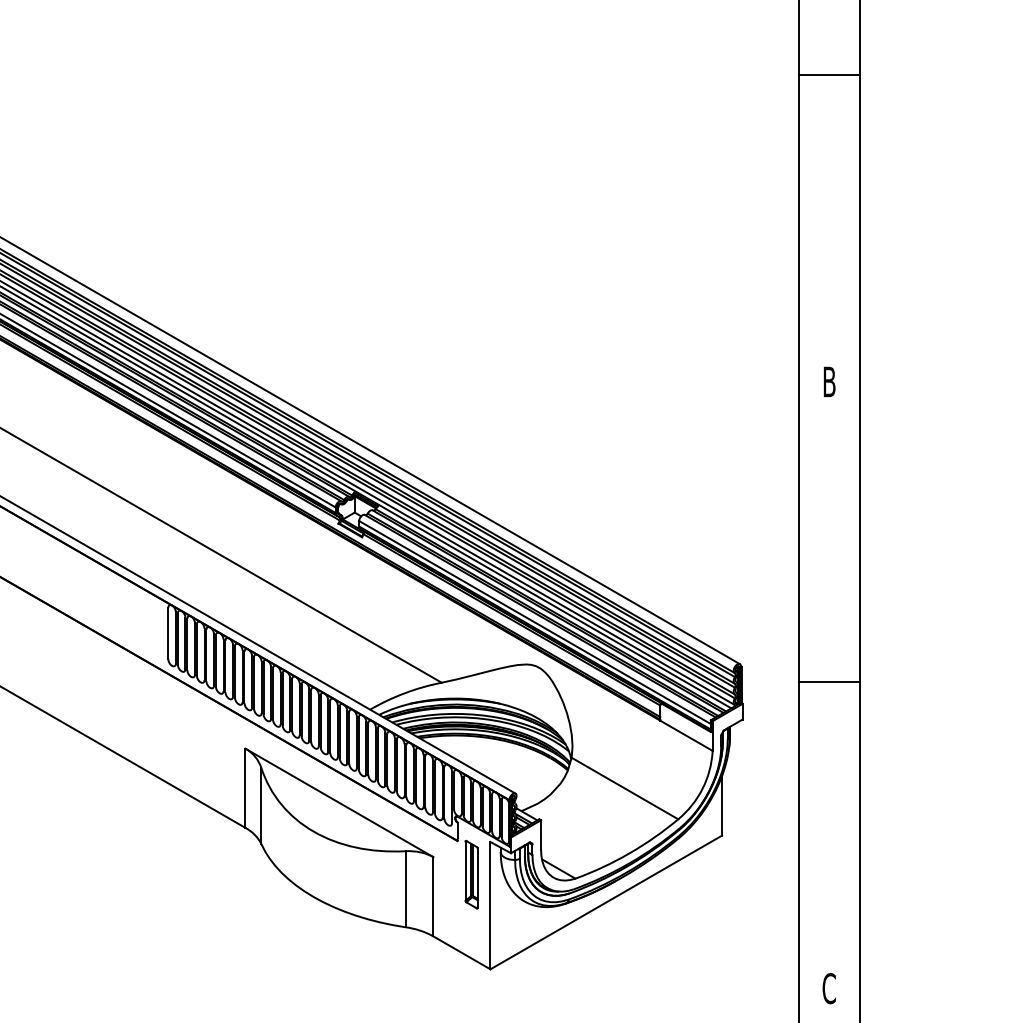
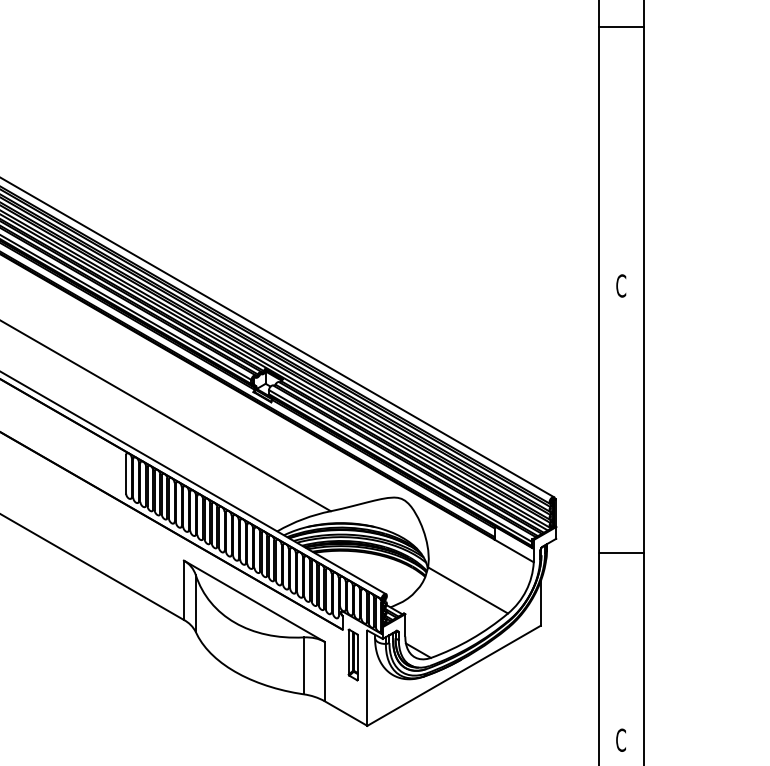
line: (829, 75) -> (621, 27), moved
text: (829, 381) -> (621, 285), B -> C
line: (829, 681) -> (621, 552), moved

